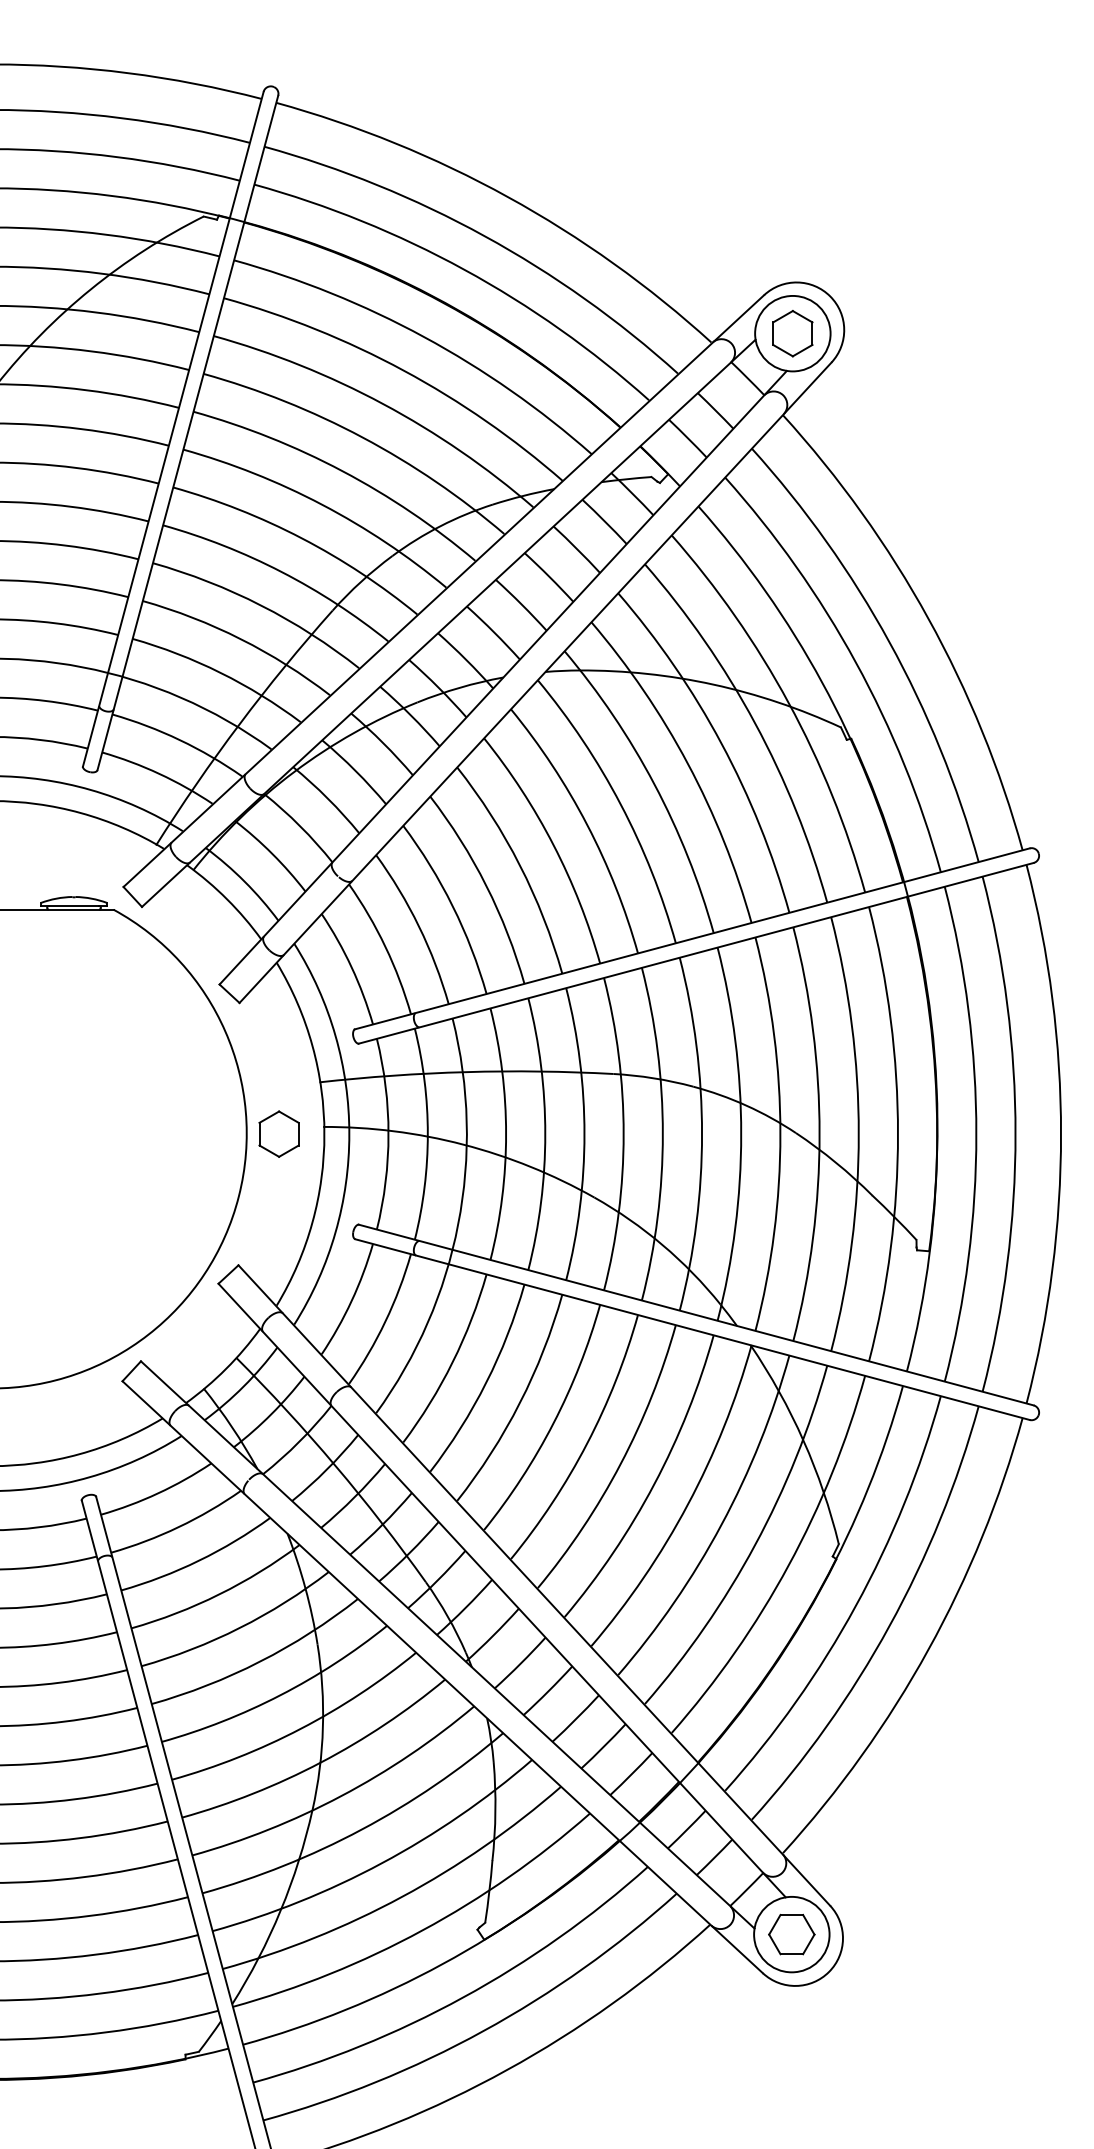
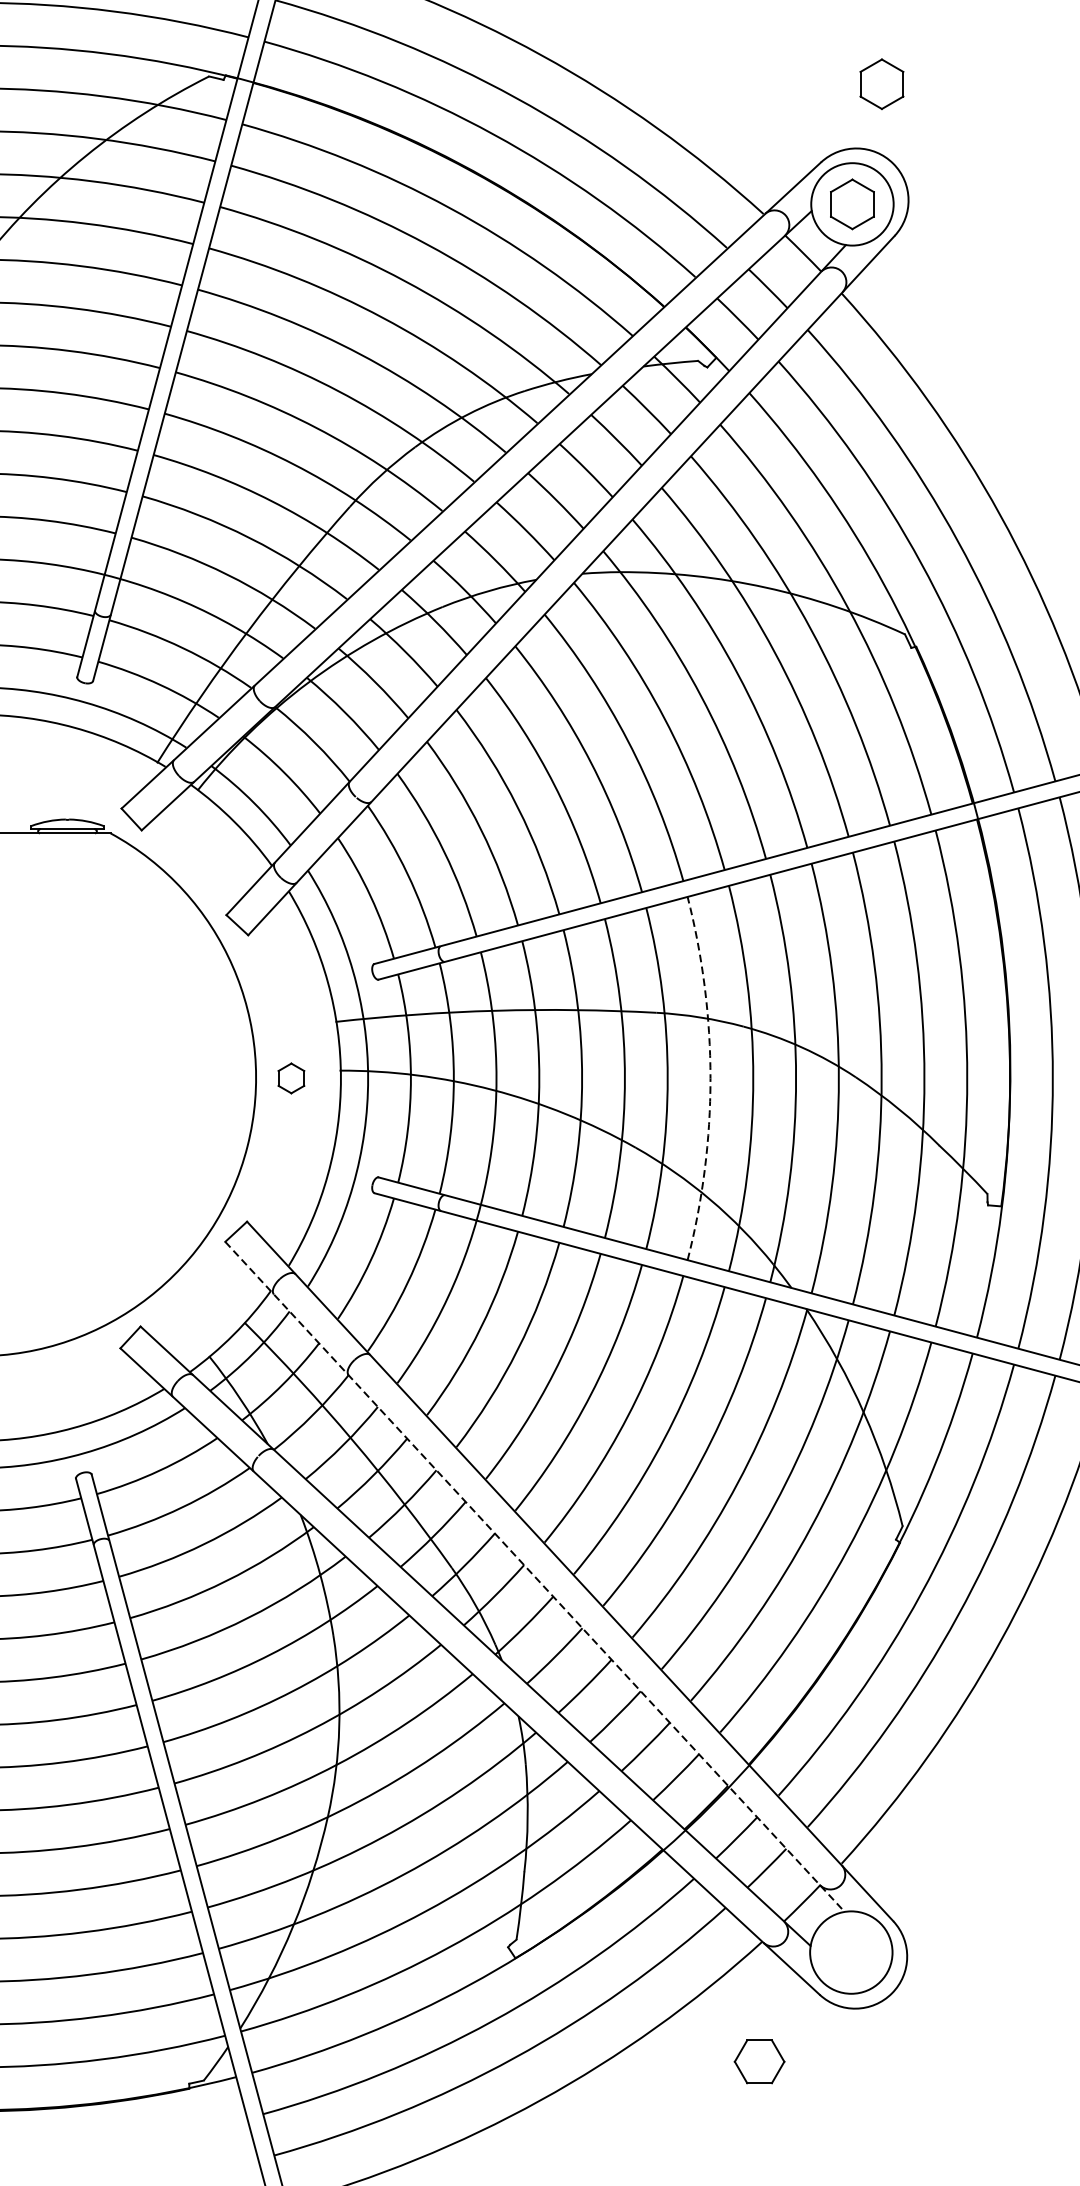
part: (819, 223) -> (881, 84), added
part: (278, 1133) -> (290, 1077), size x0.6
arc: (662, 1134) -> (710, 1078), solid -> dashed
line: (502, 1590) -> (535, 1576), solid -> dashed
part: (791, 1934) -> (759, 2061), moved

